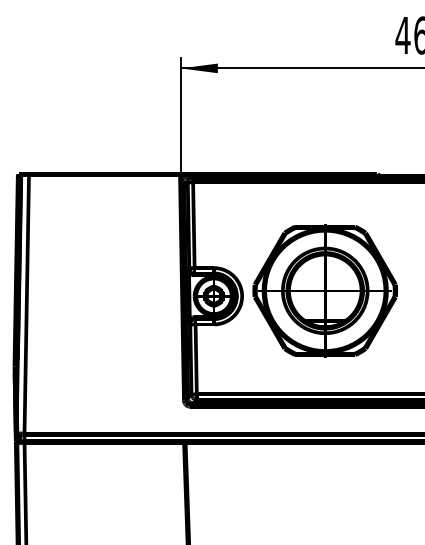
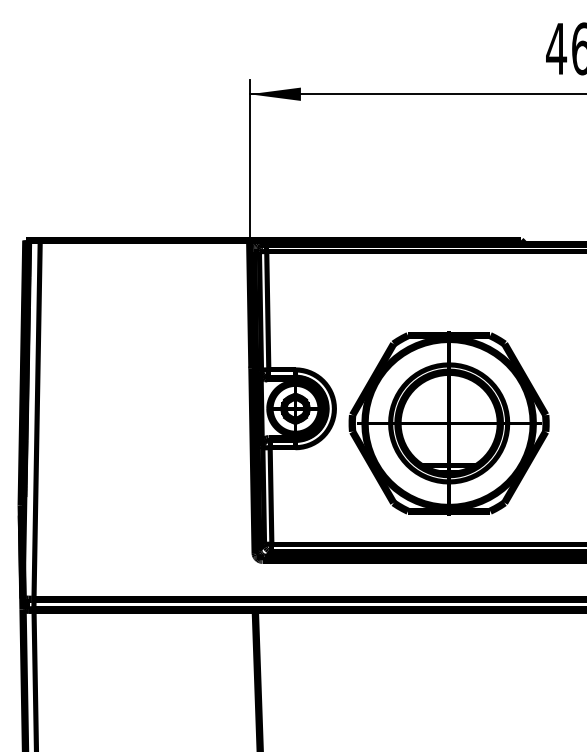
part: (324, 290) -> (448, 422), moved

